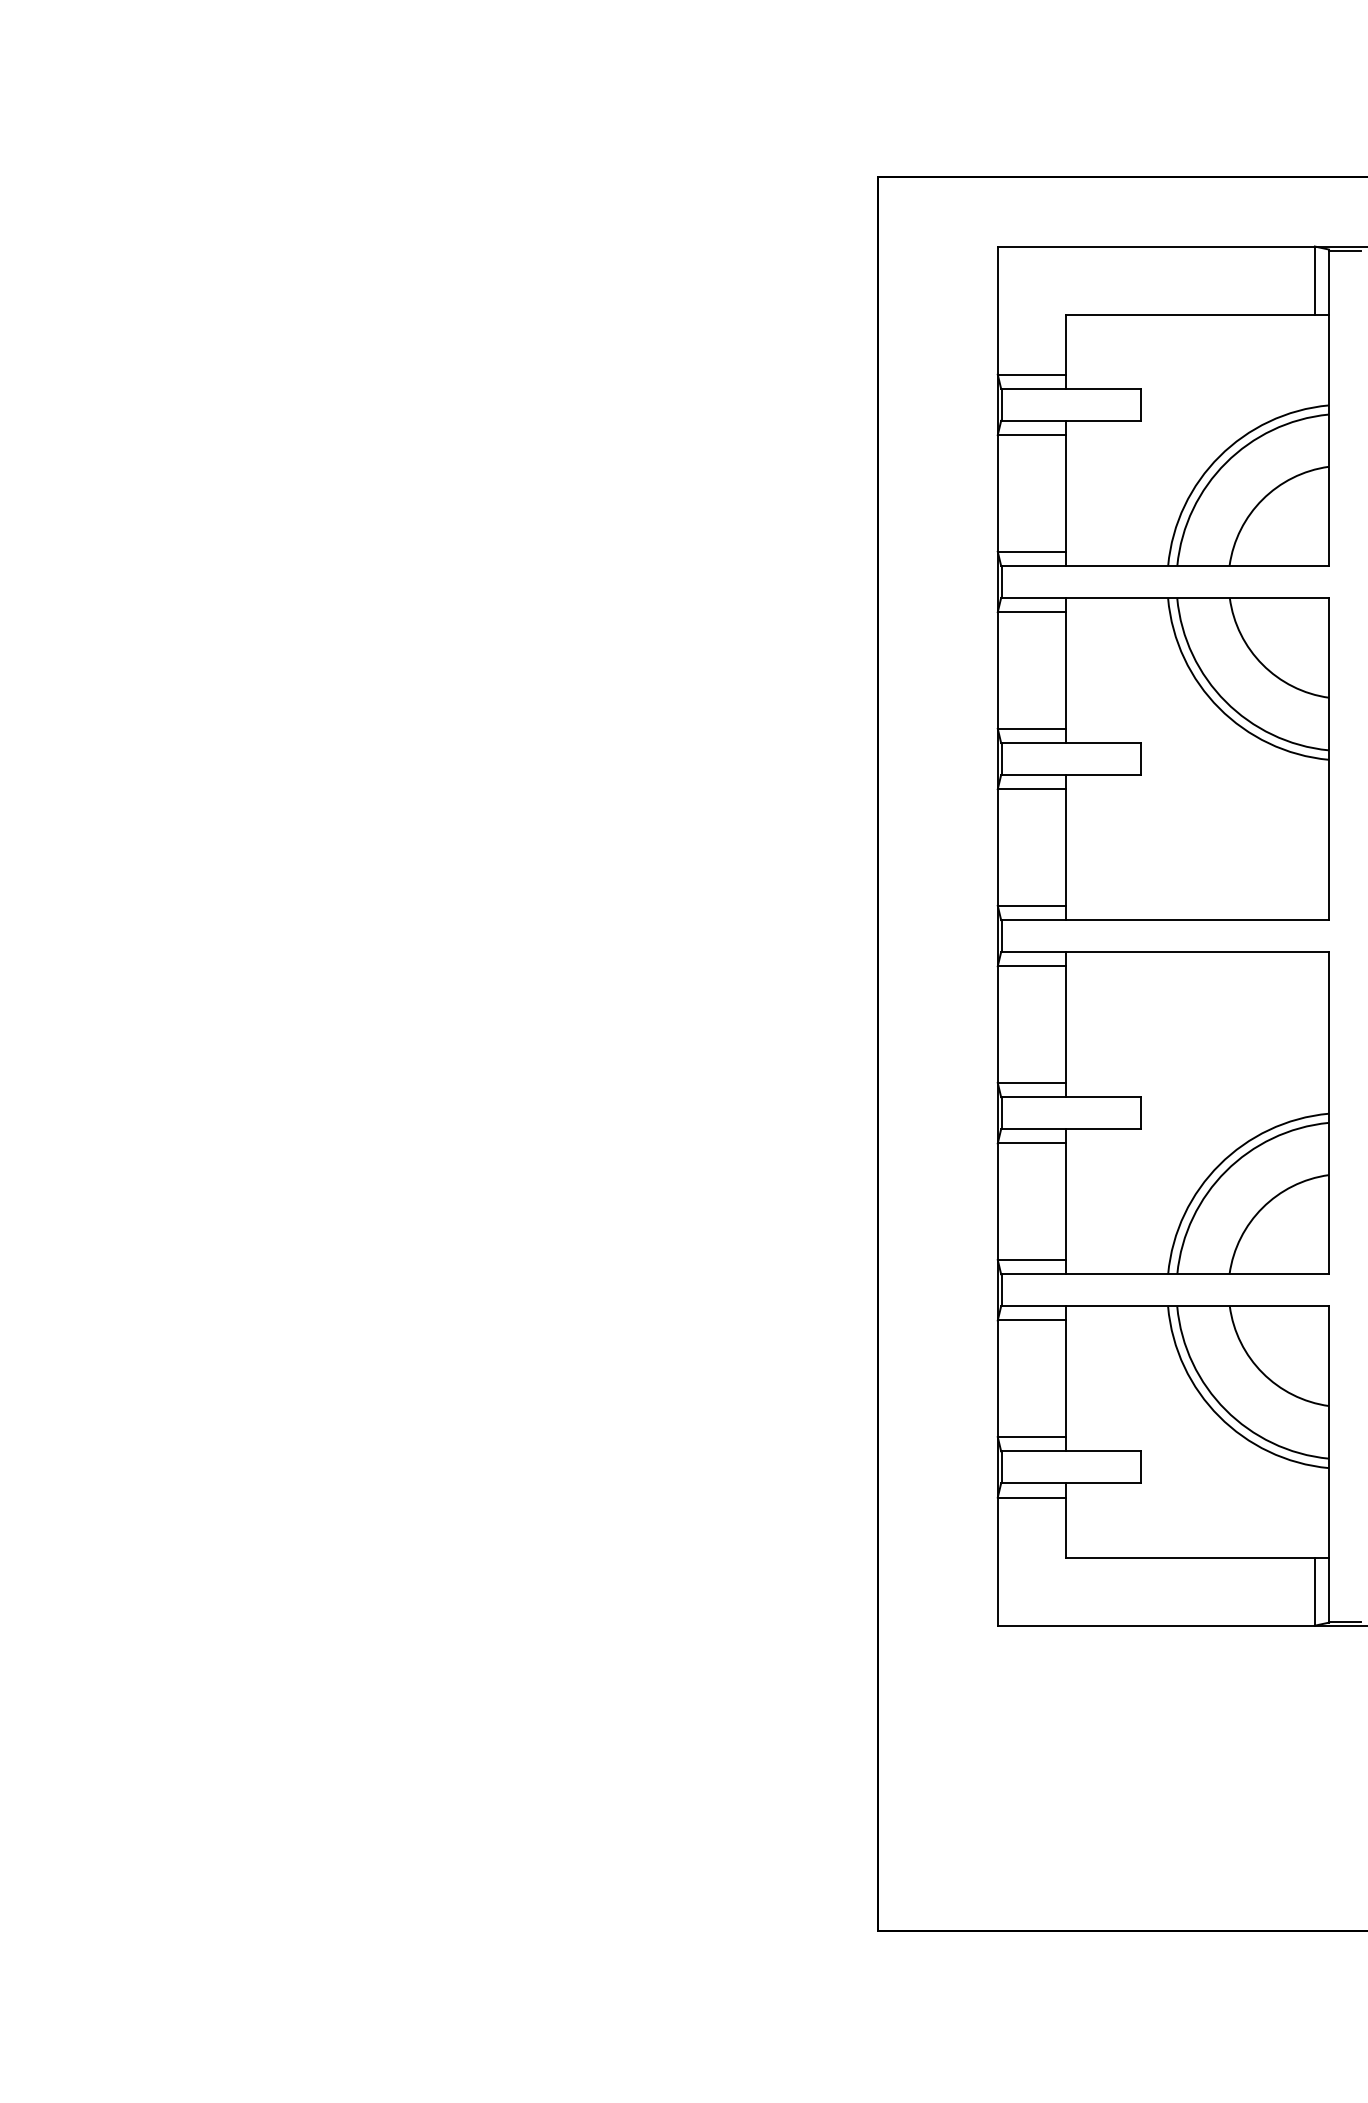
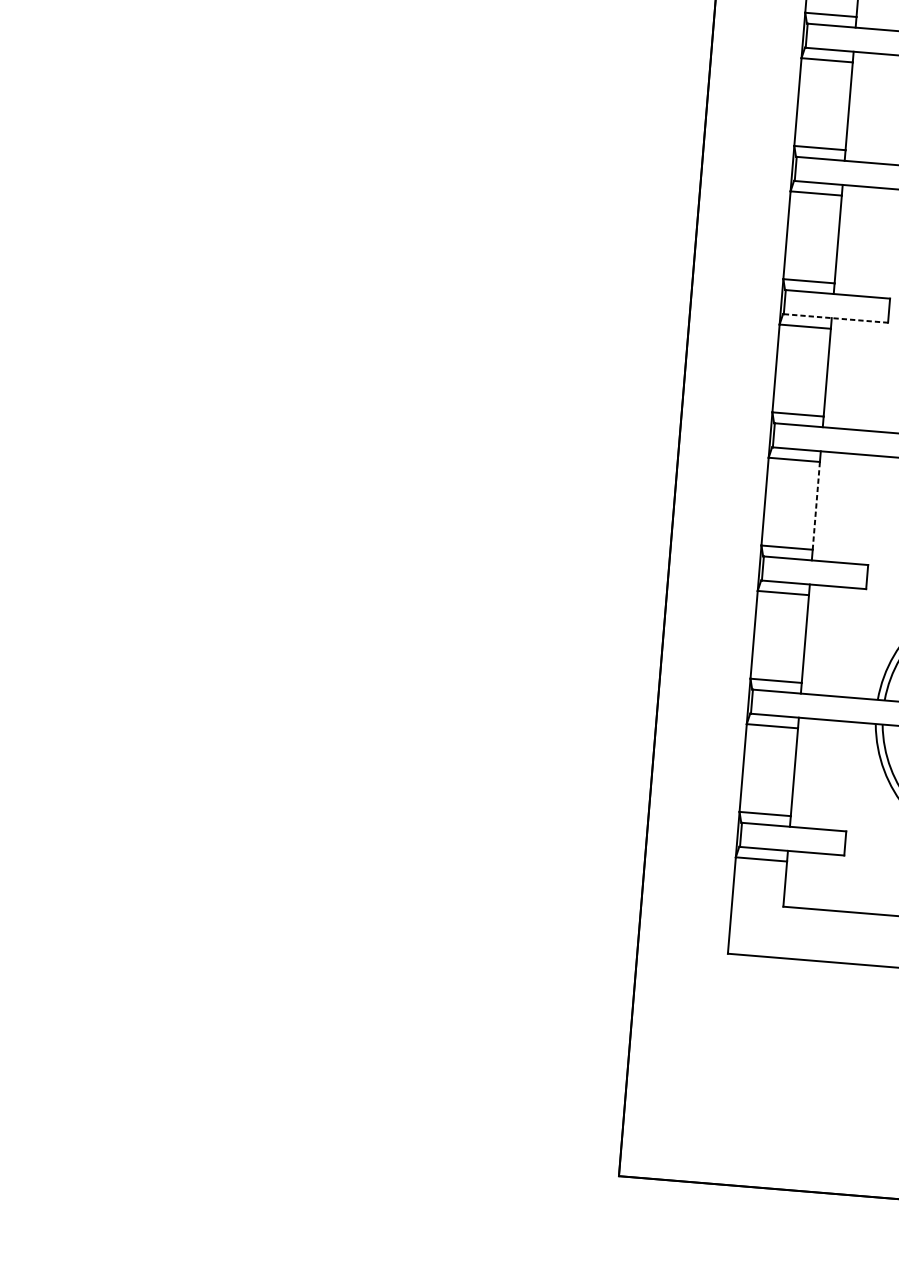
line: (1071, 775) -> (835, 318), solid -> dashed
line: (1065, 1025) -> (815, 506), solid -> dashed

